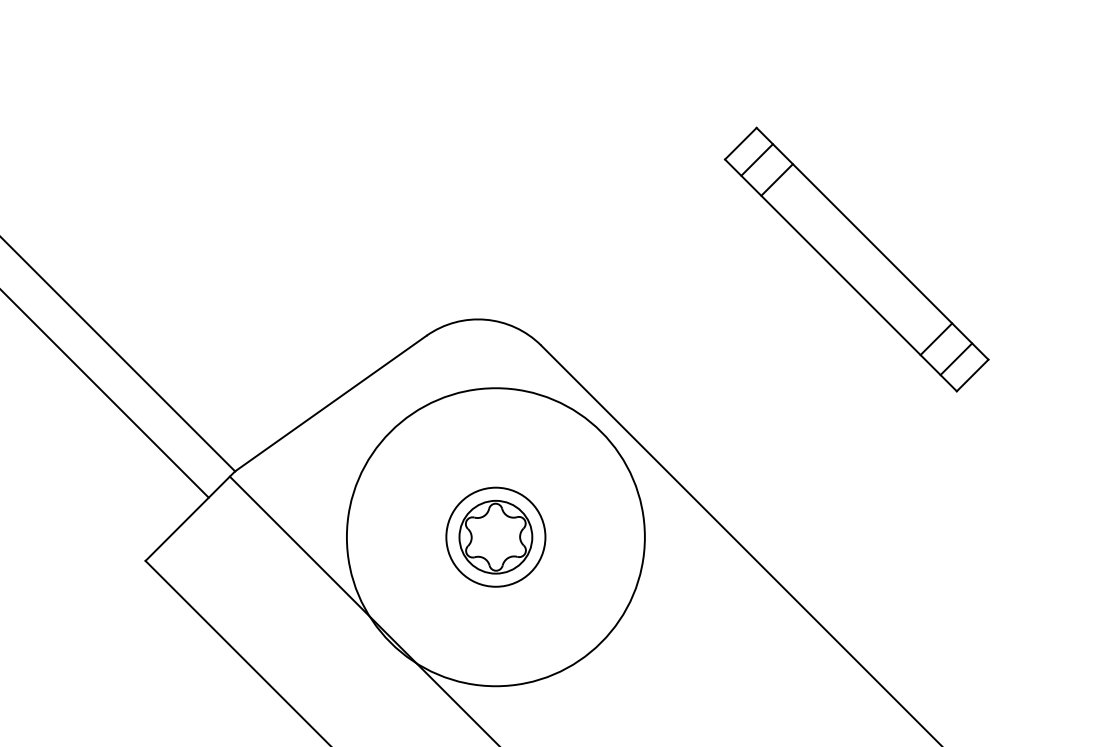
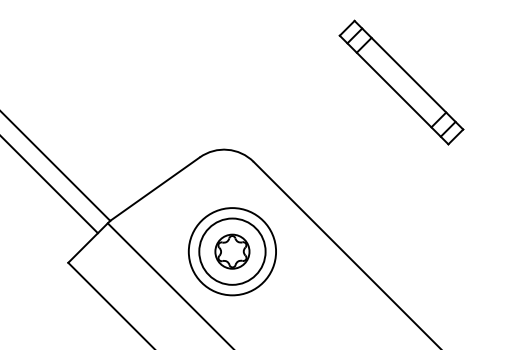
part: (856, 259) -> (401, 82), moved
circle: (496, 536) -> (232, 251), size x0.62
circle: (496, 536) -> (232, 251), size x1.43

